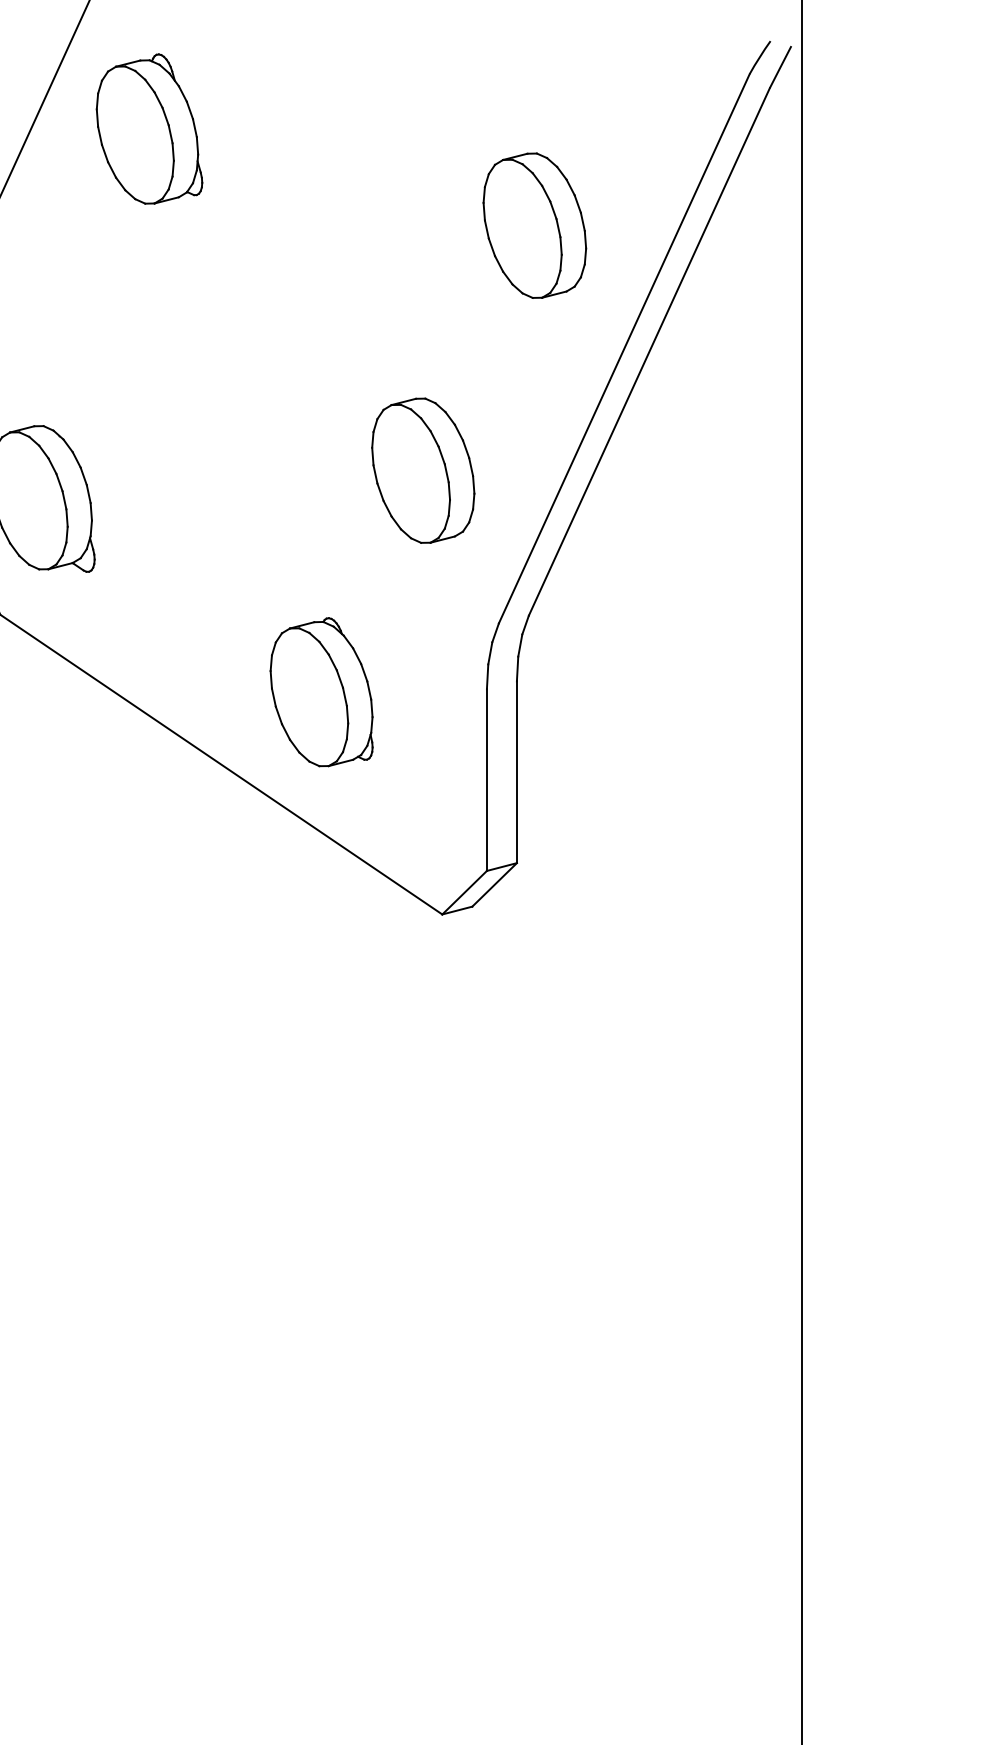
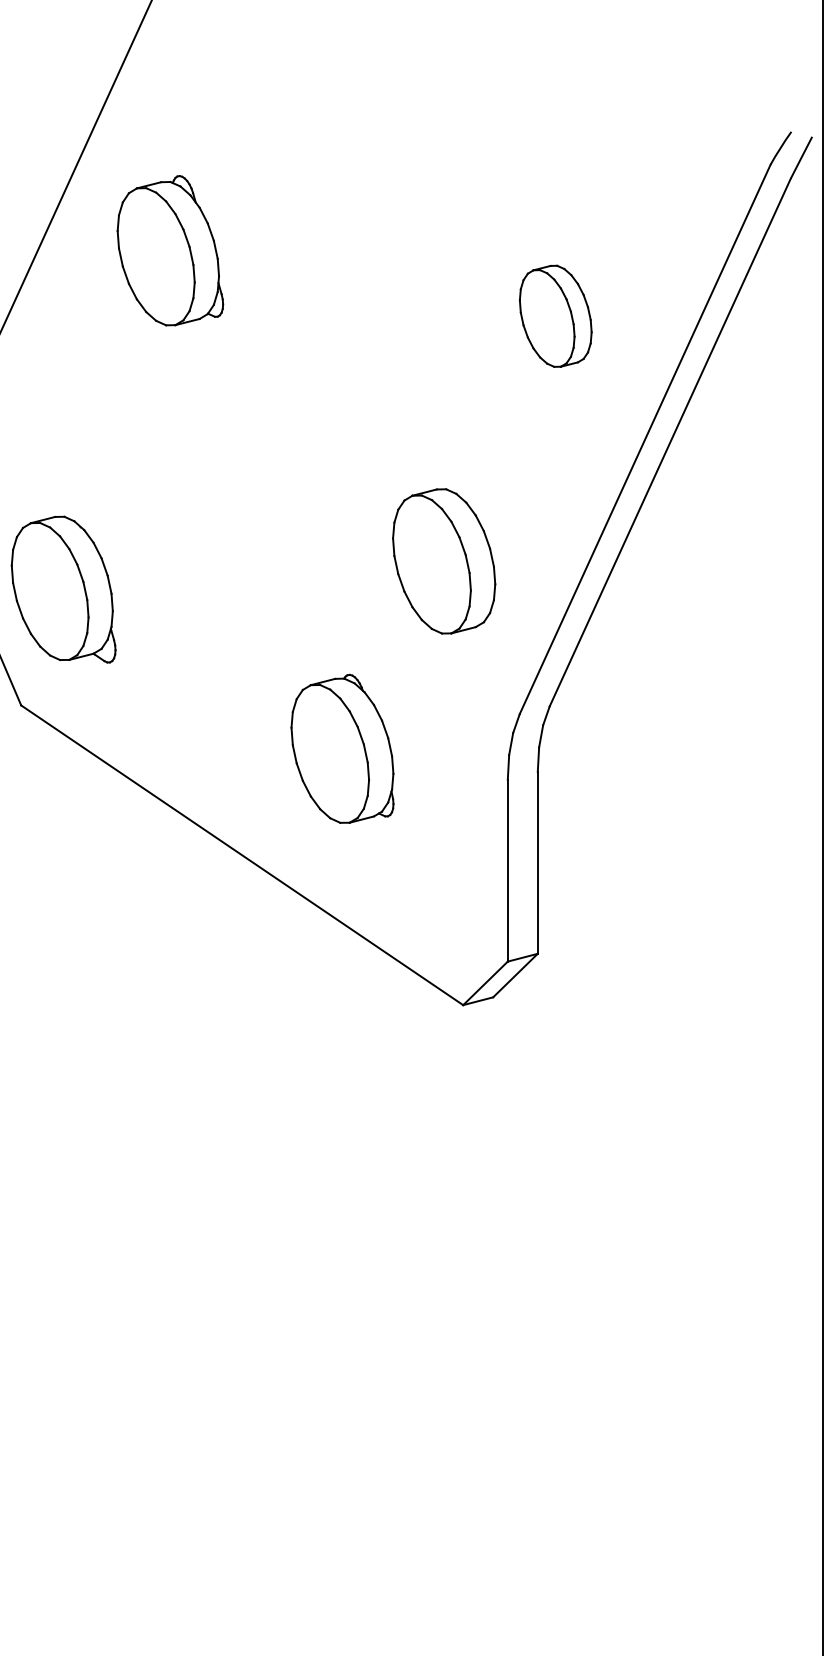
part: (149, 128) -> (170, 250), moved
part: (534, 225) -> (555, 316), size x0.7
part: (321, 692) -> (342, 749), moved

